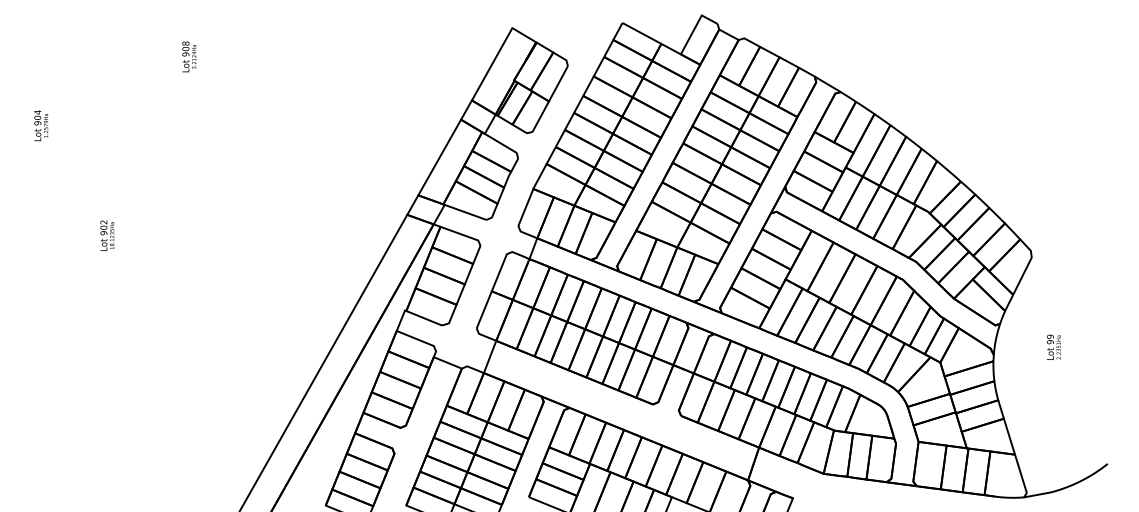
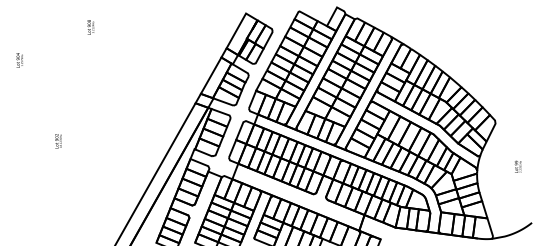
text: (107, 236) -> (58, 141), moved
text: (1052, 346) -> (517, 166), moved

